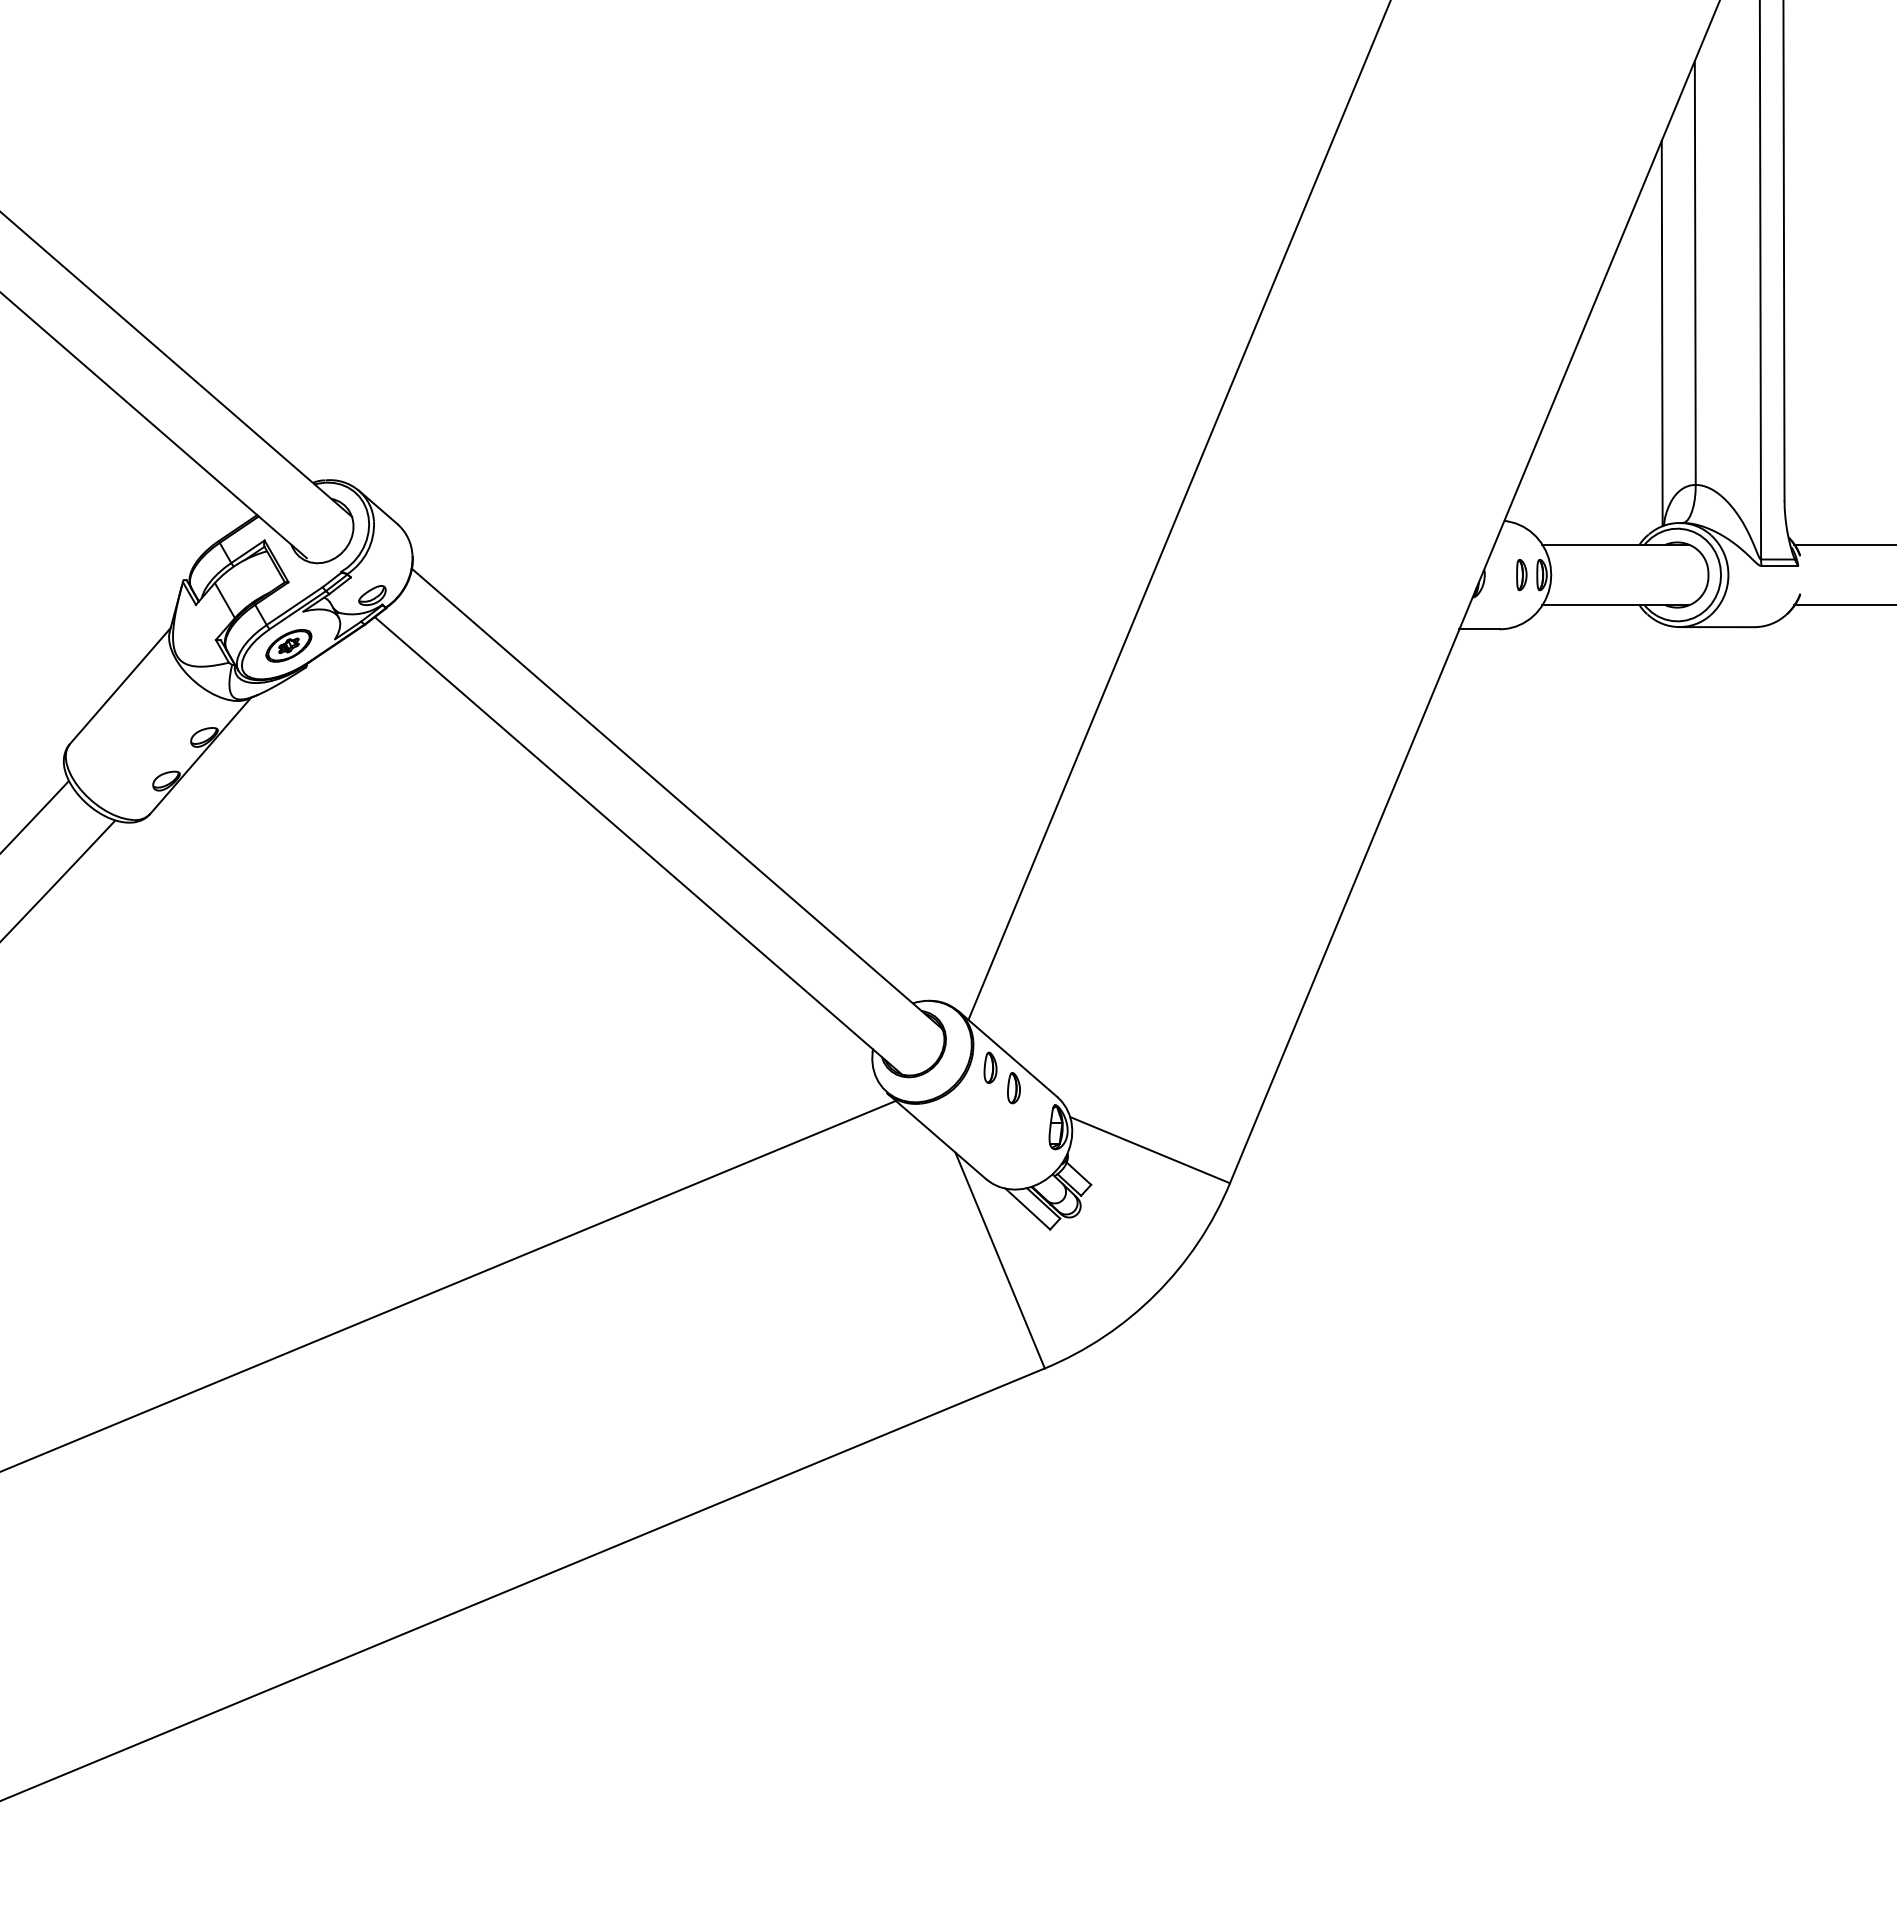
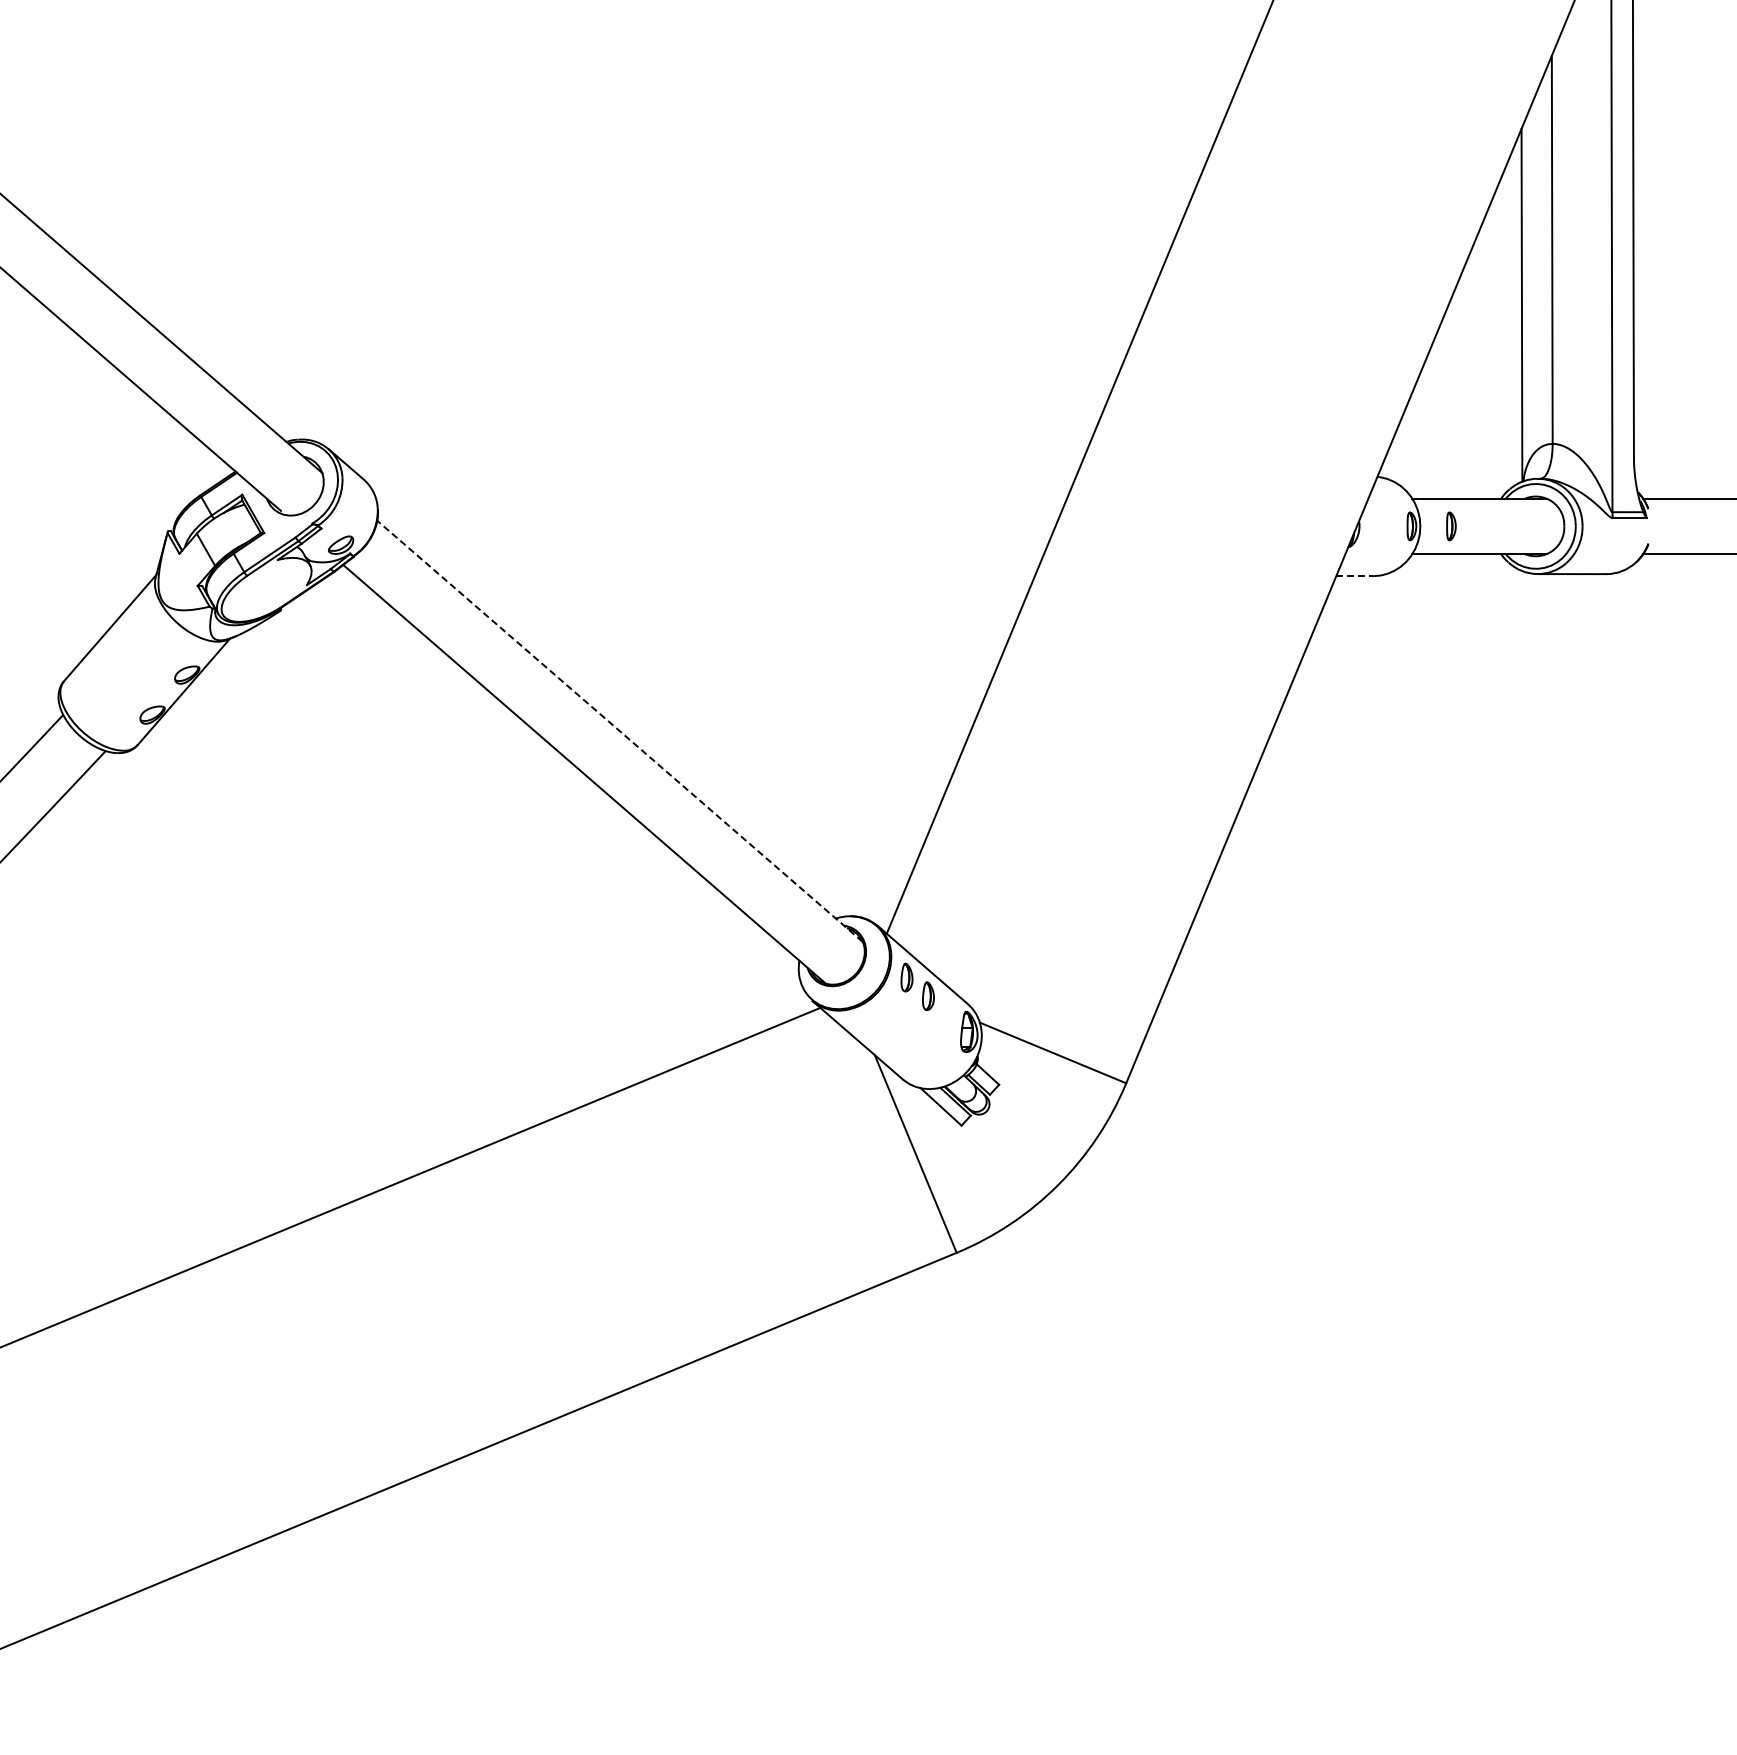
part: (1521, 575) -> (1451, 526), moved
line: (1480, 629) -> (1355, 576), solid -> dashed
part: (288, 645) -> (264, 590), removed
line: (676, 797) -> (619, 730), solid -> dashed

